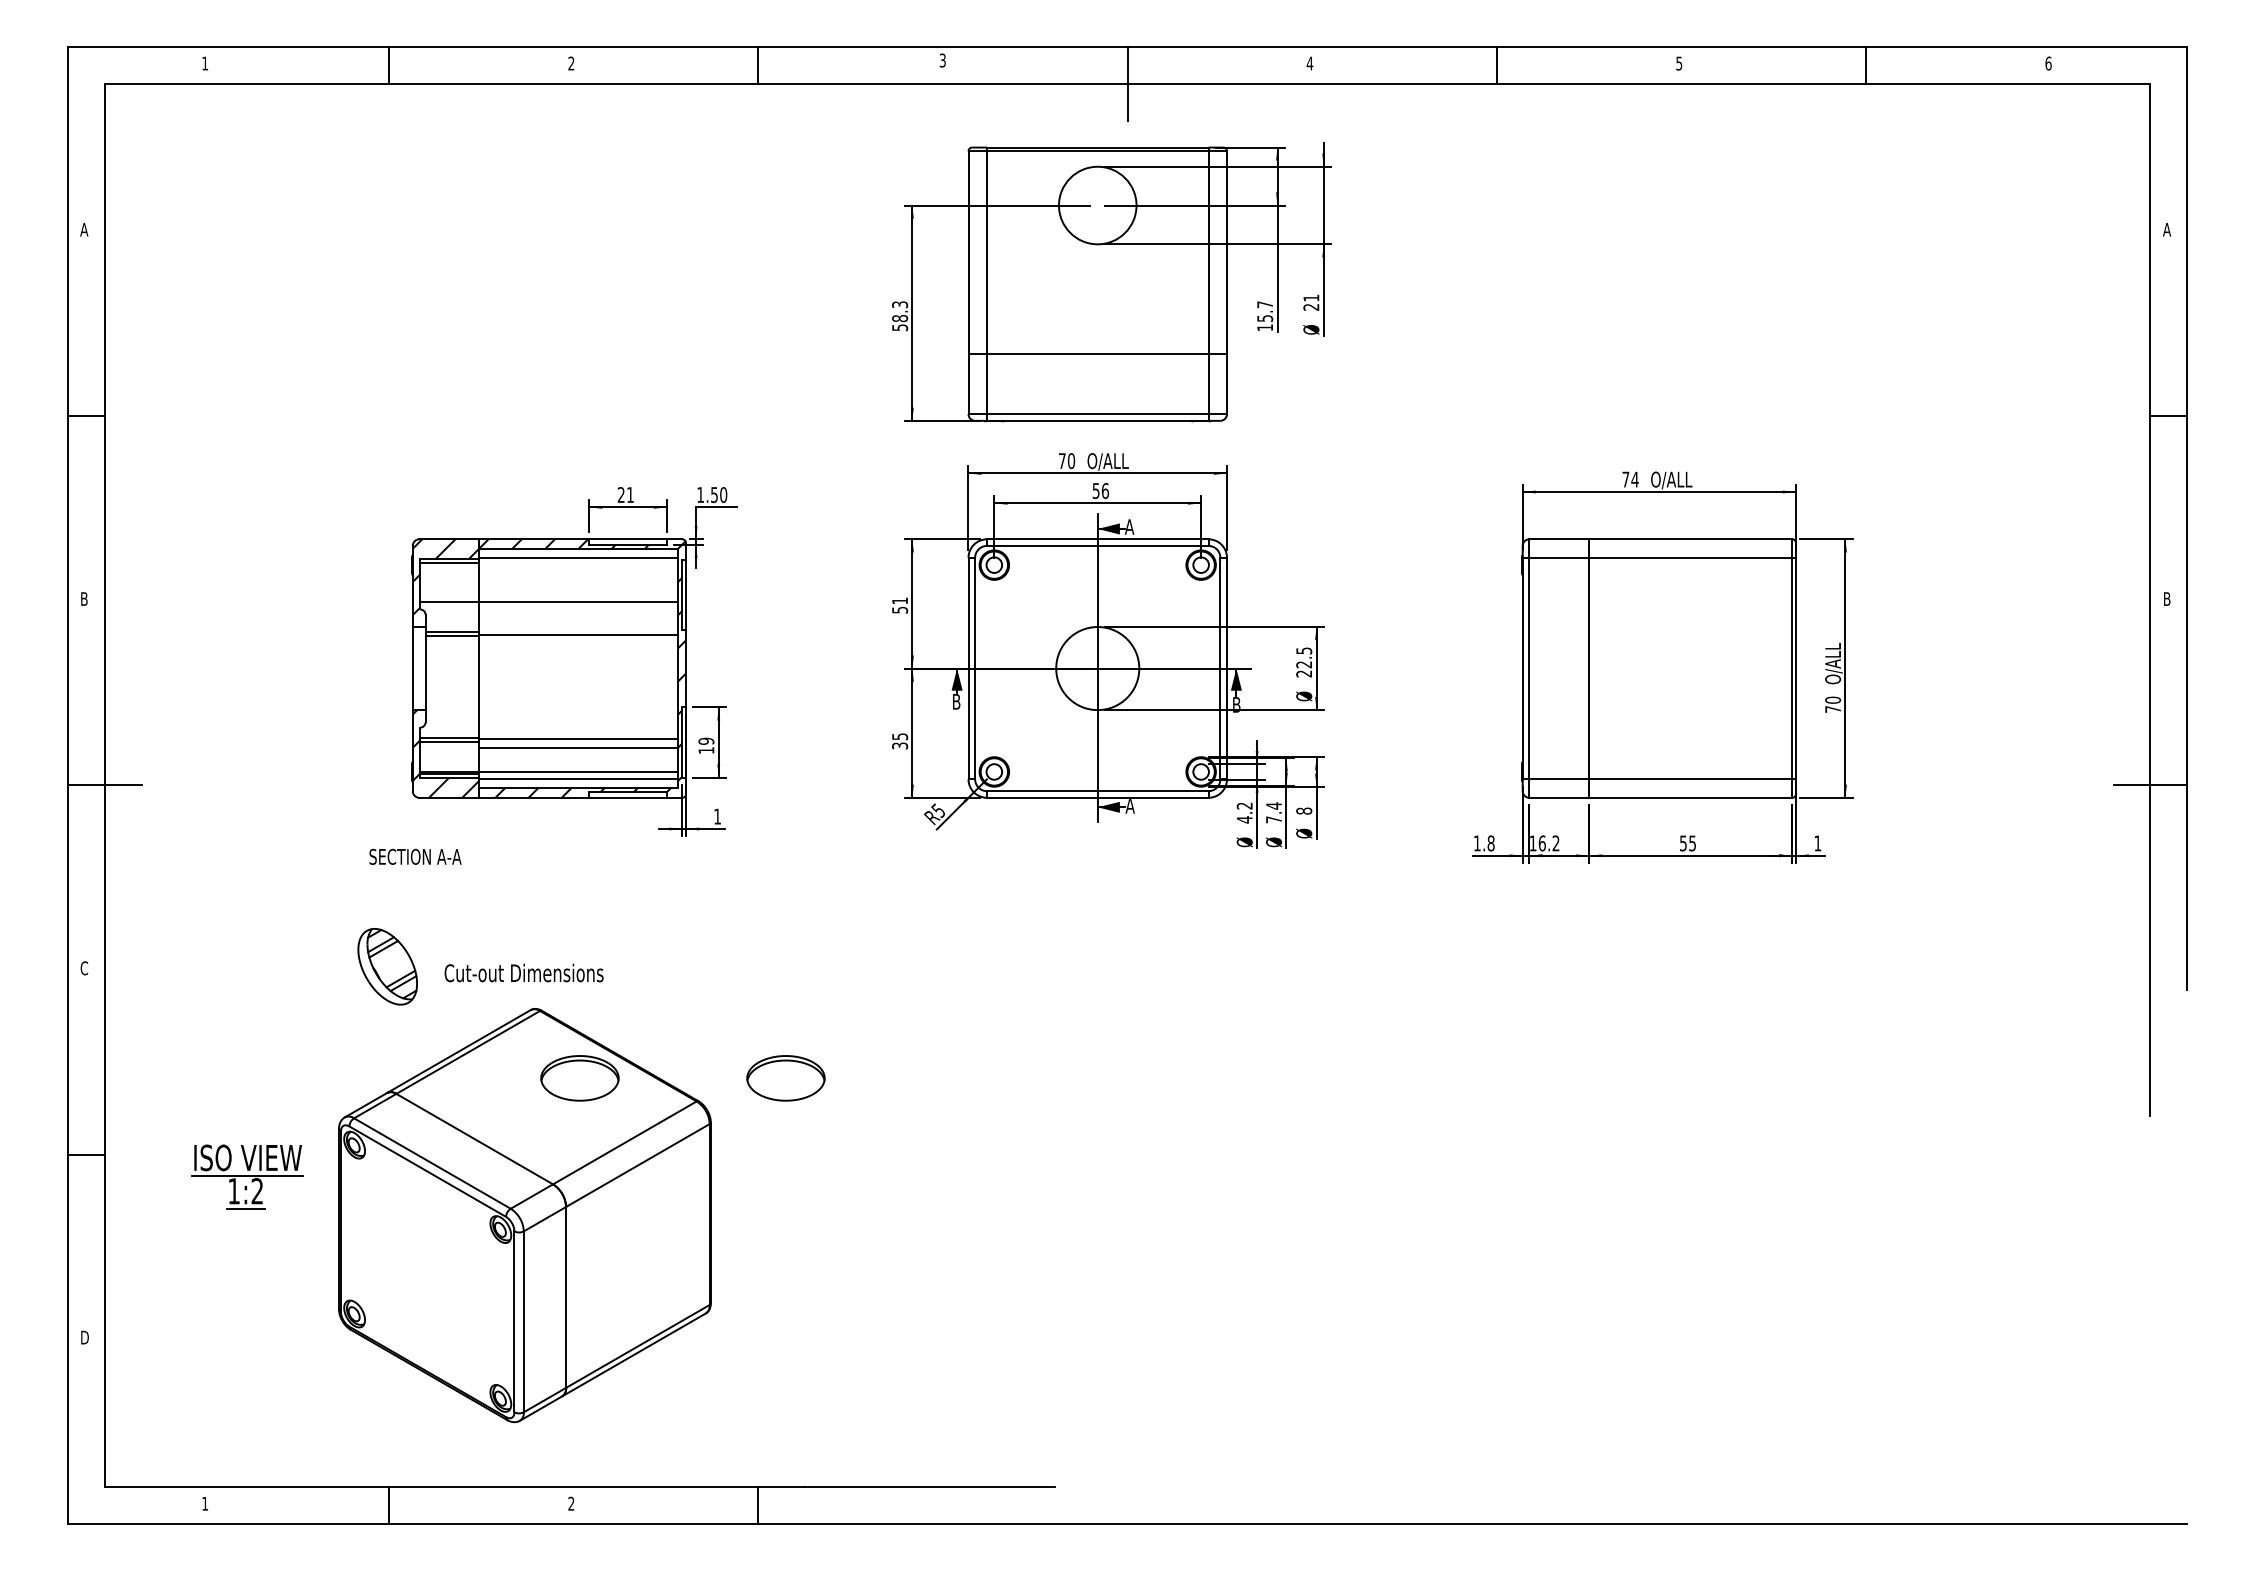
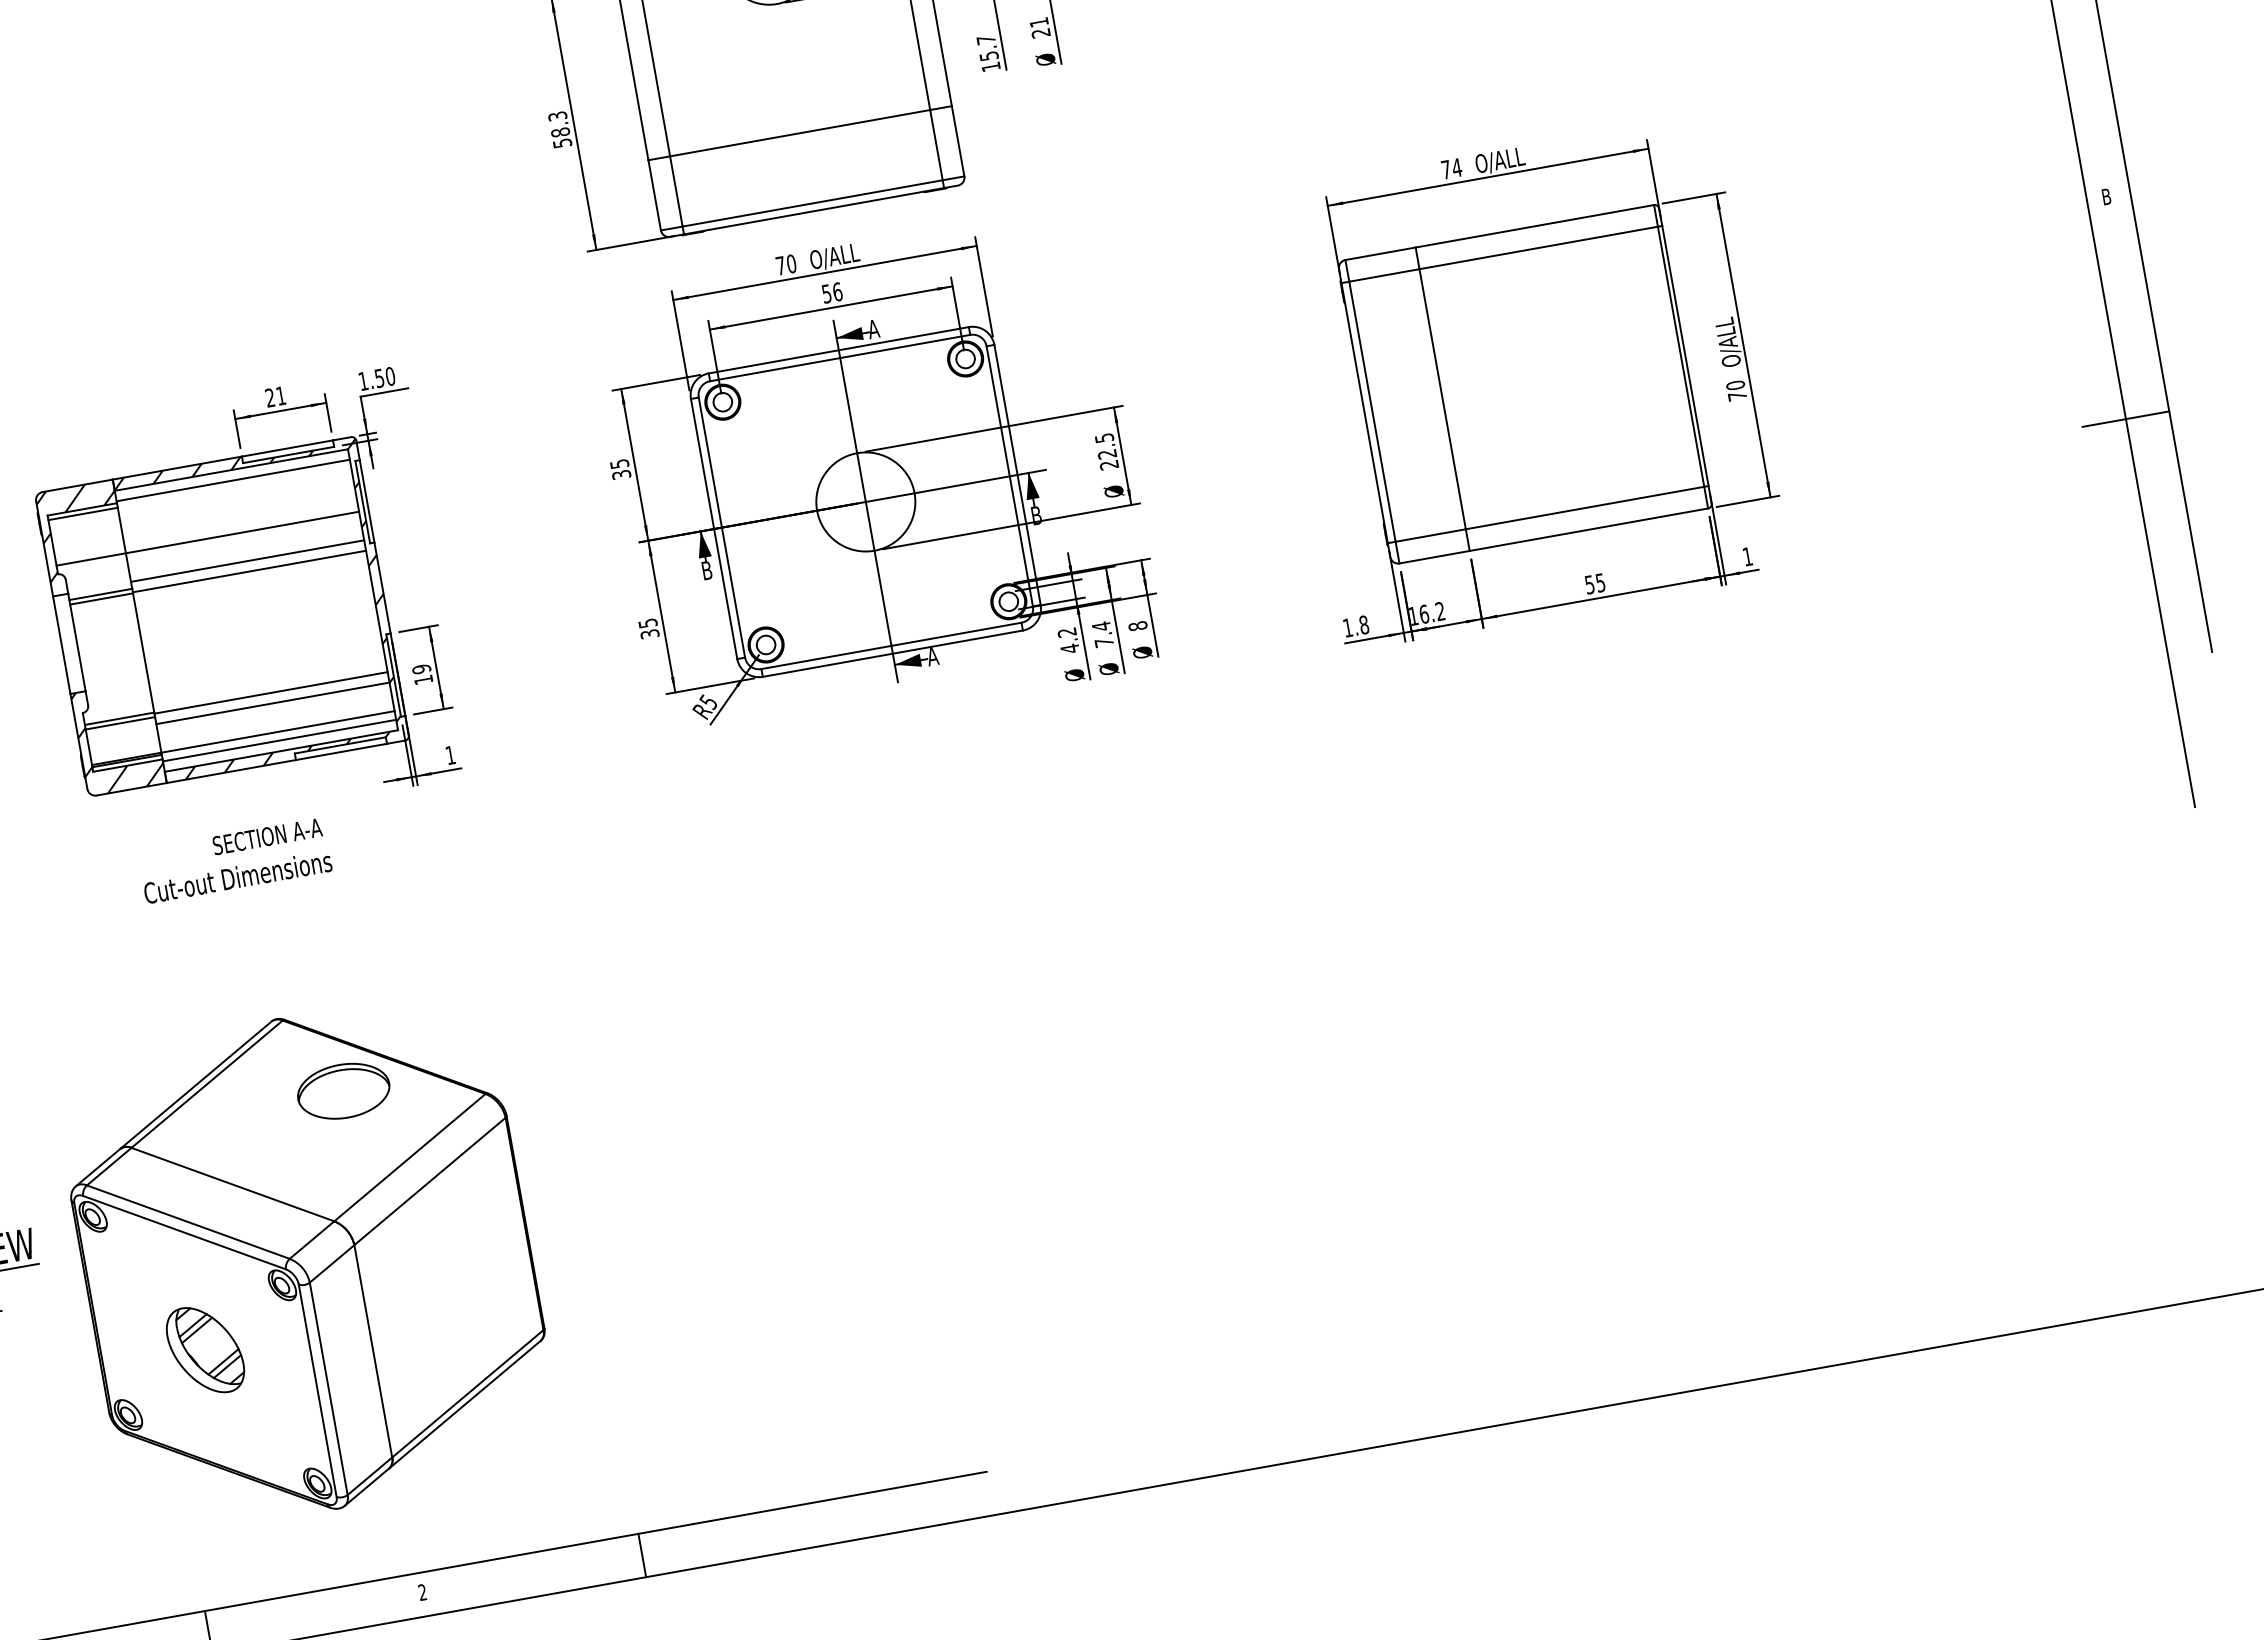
text: (900, 605) -> (621, 469), 51 -> 35
line: (578, 626) -> (247, 561), added
text: (415, 856) -> (267, 836), moved
part: (387, 966) -> (205, 1349), moved
text: (523, 972) -> (237, 876), moved
part: (785, 1078) -> (585, 1048), removed

